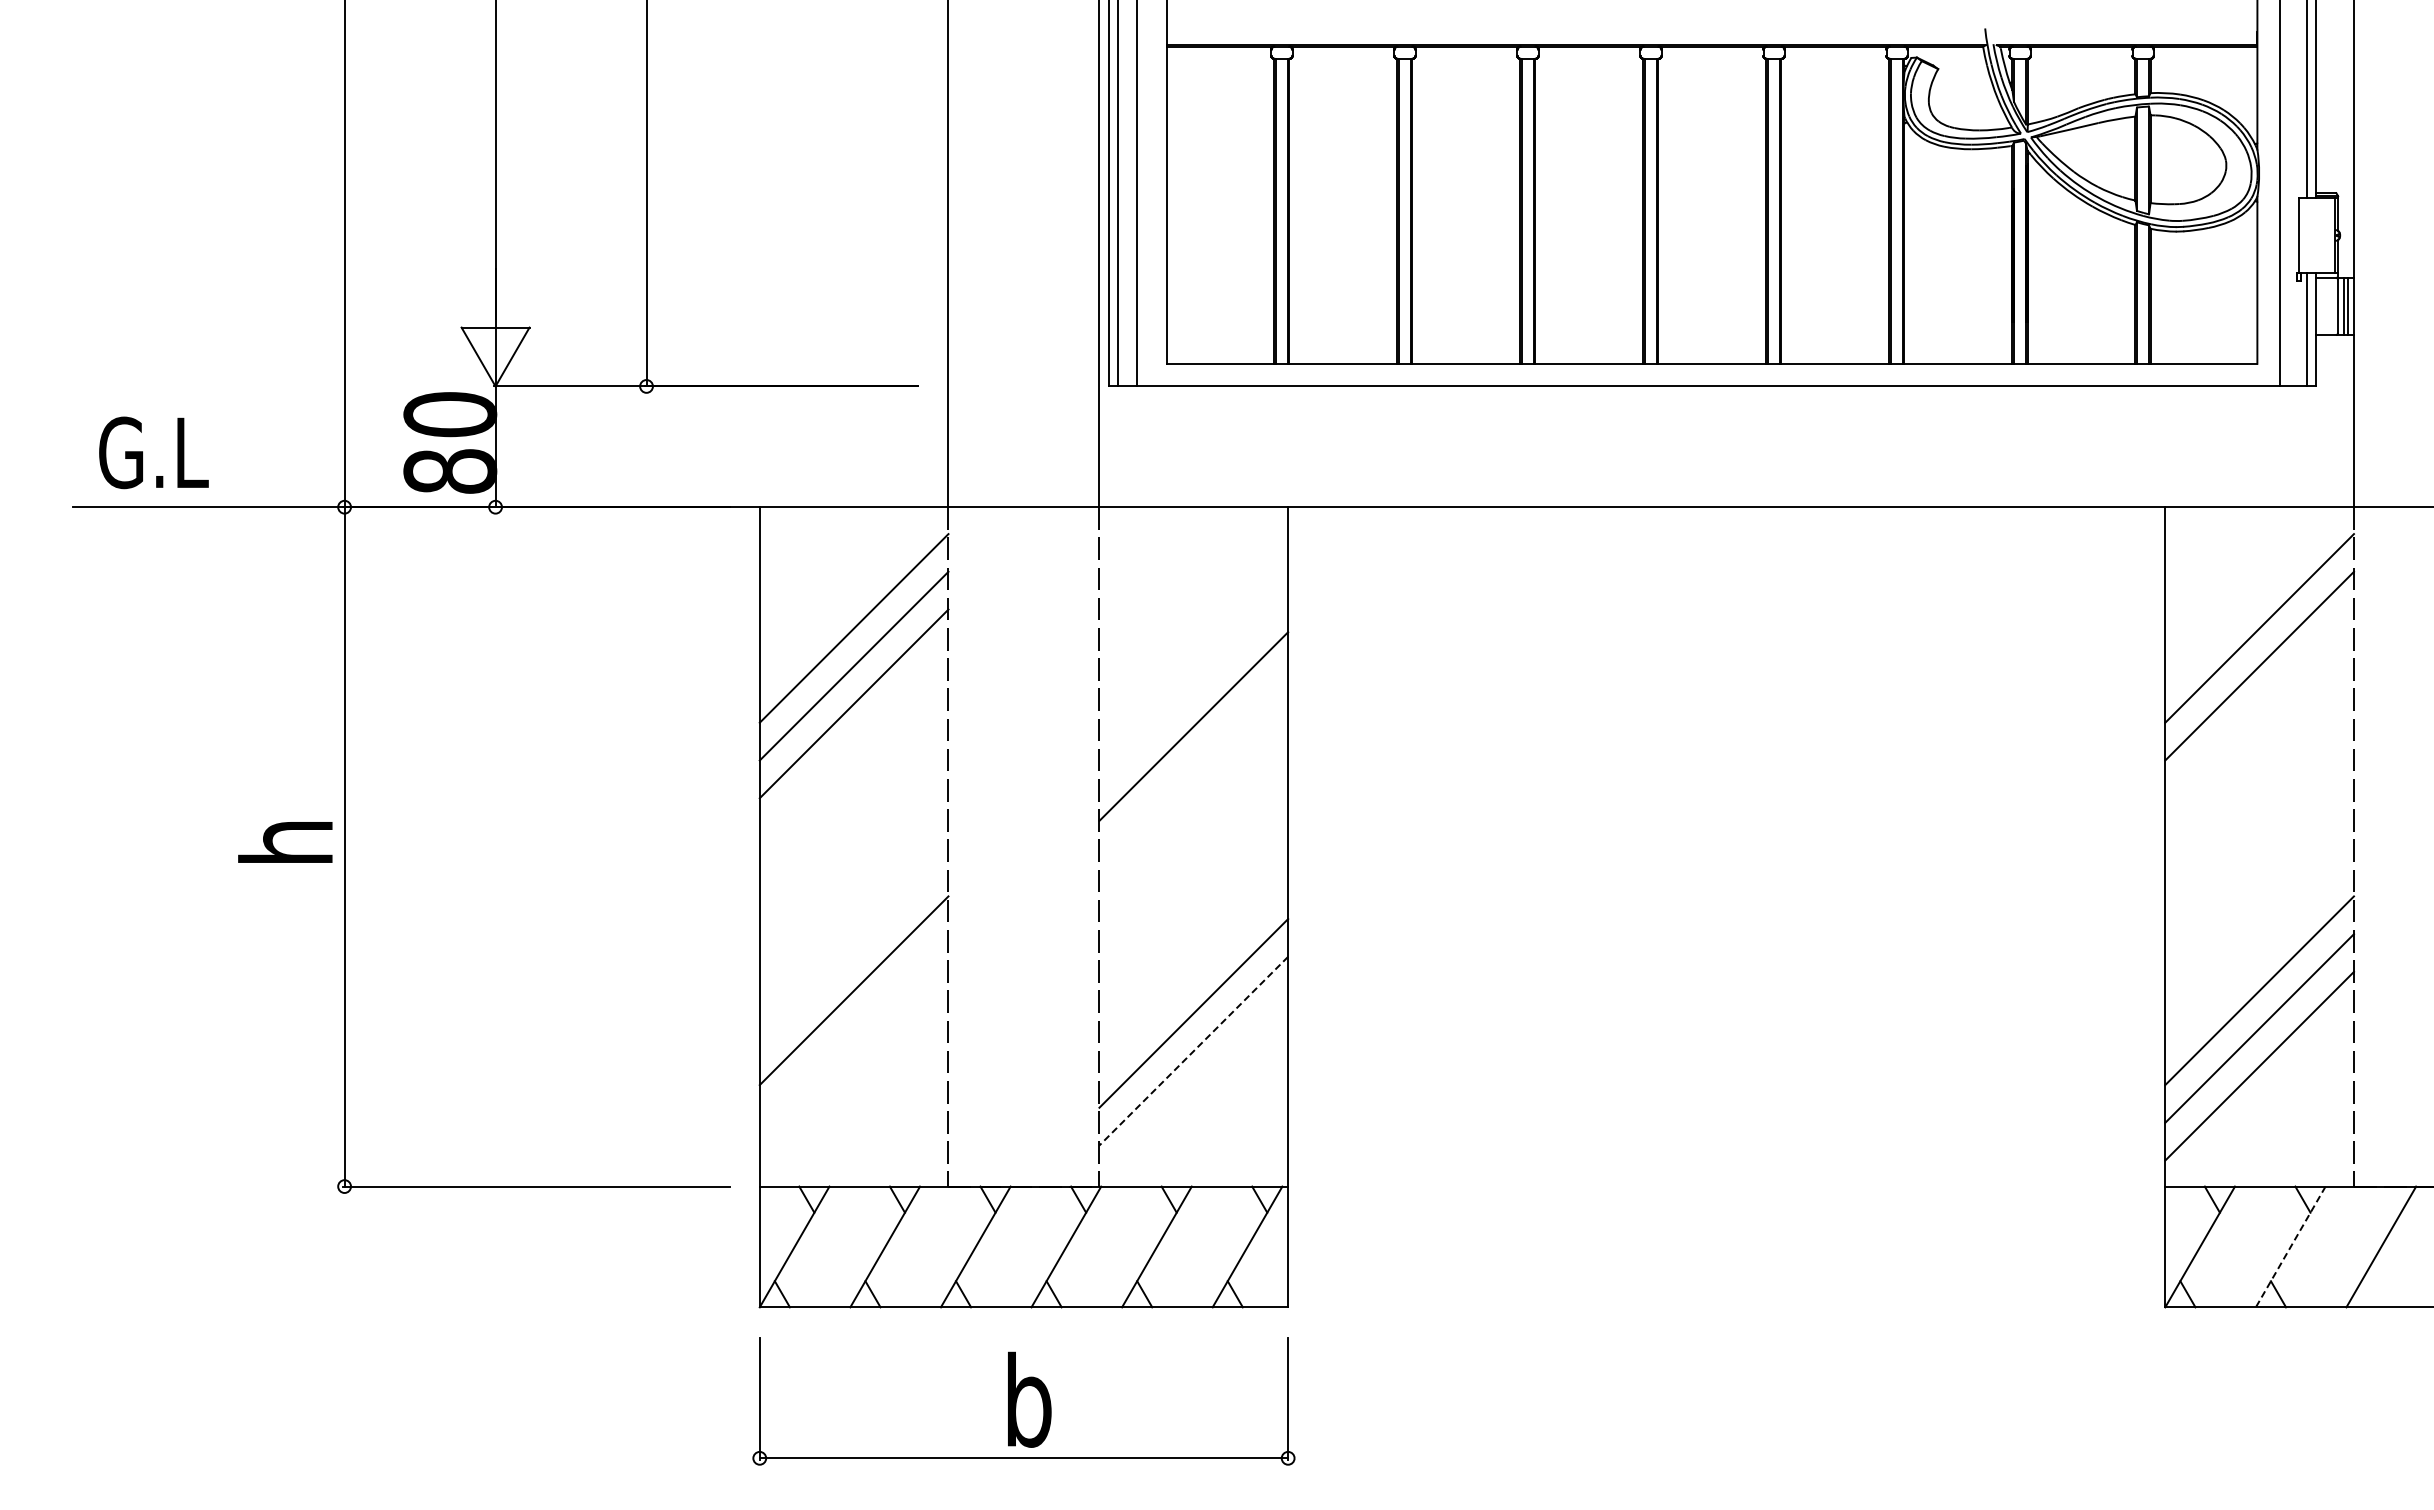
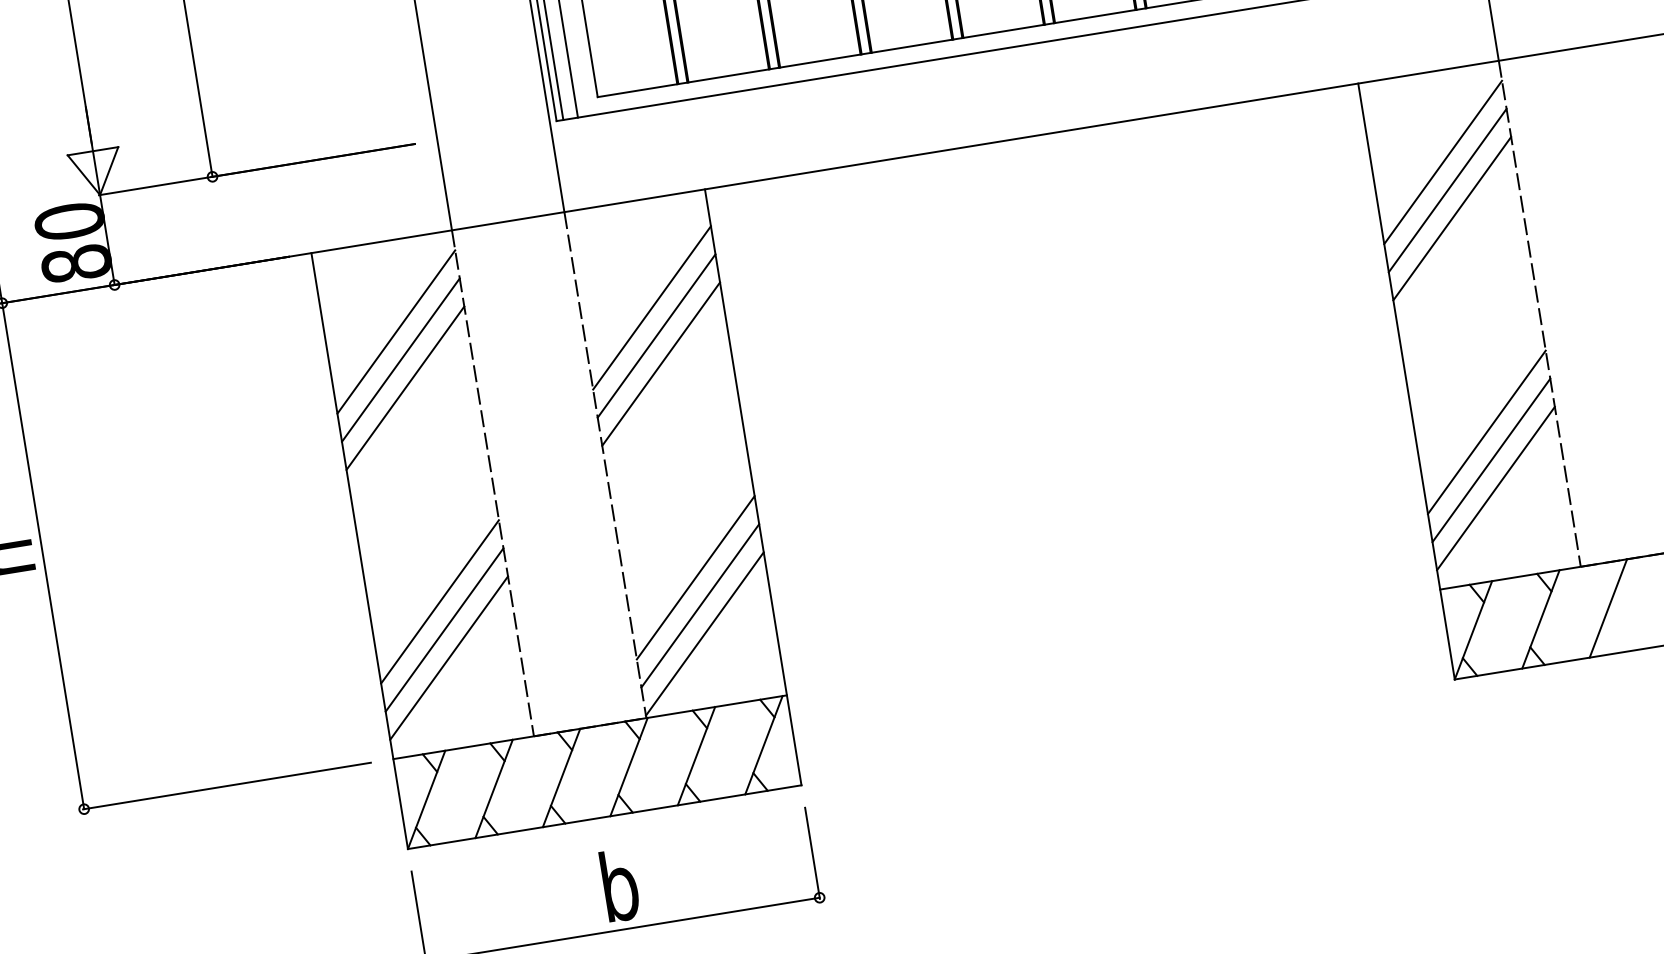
line: (1193, 650) -> (651, 307), added
line: (1193, 688) -> (656, 335), added
line: (2259, 703) -> (1452, 218), added
line: (853, 1028) -> (444, 630), added
line: (1193, 1051) -> (700, 606), dashed -> solid
line: (853, 1065) -> (448, 657), added
line: (1193, 1088) -> (704, 633), added
line: (2290, 1246) -> (1540, 619), dashed -> solid

